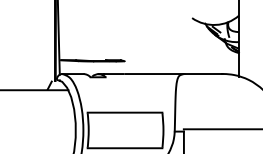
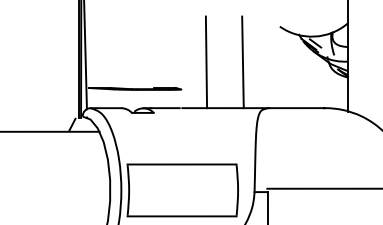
line: (141, 42) -> (206, 62), added
line: (166, 42) -> (242, 62), added

